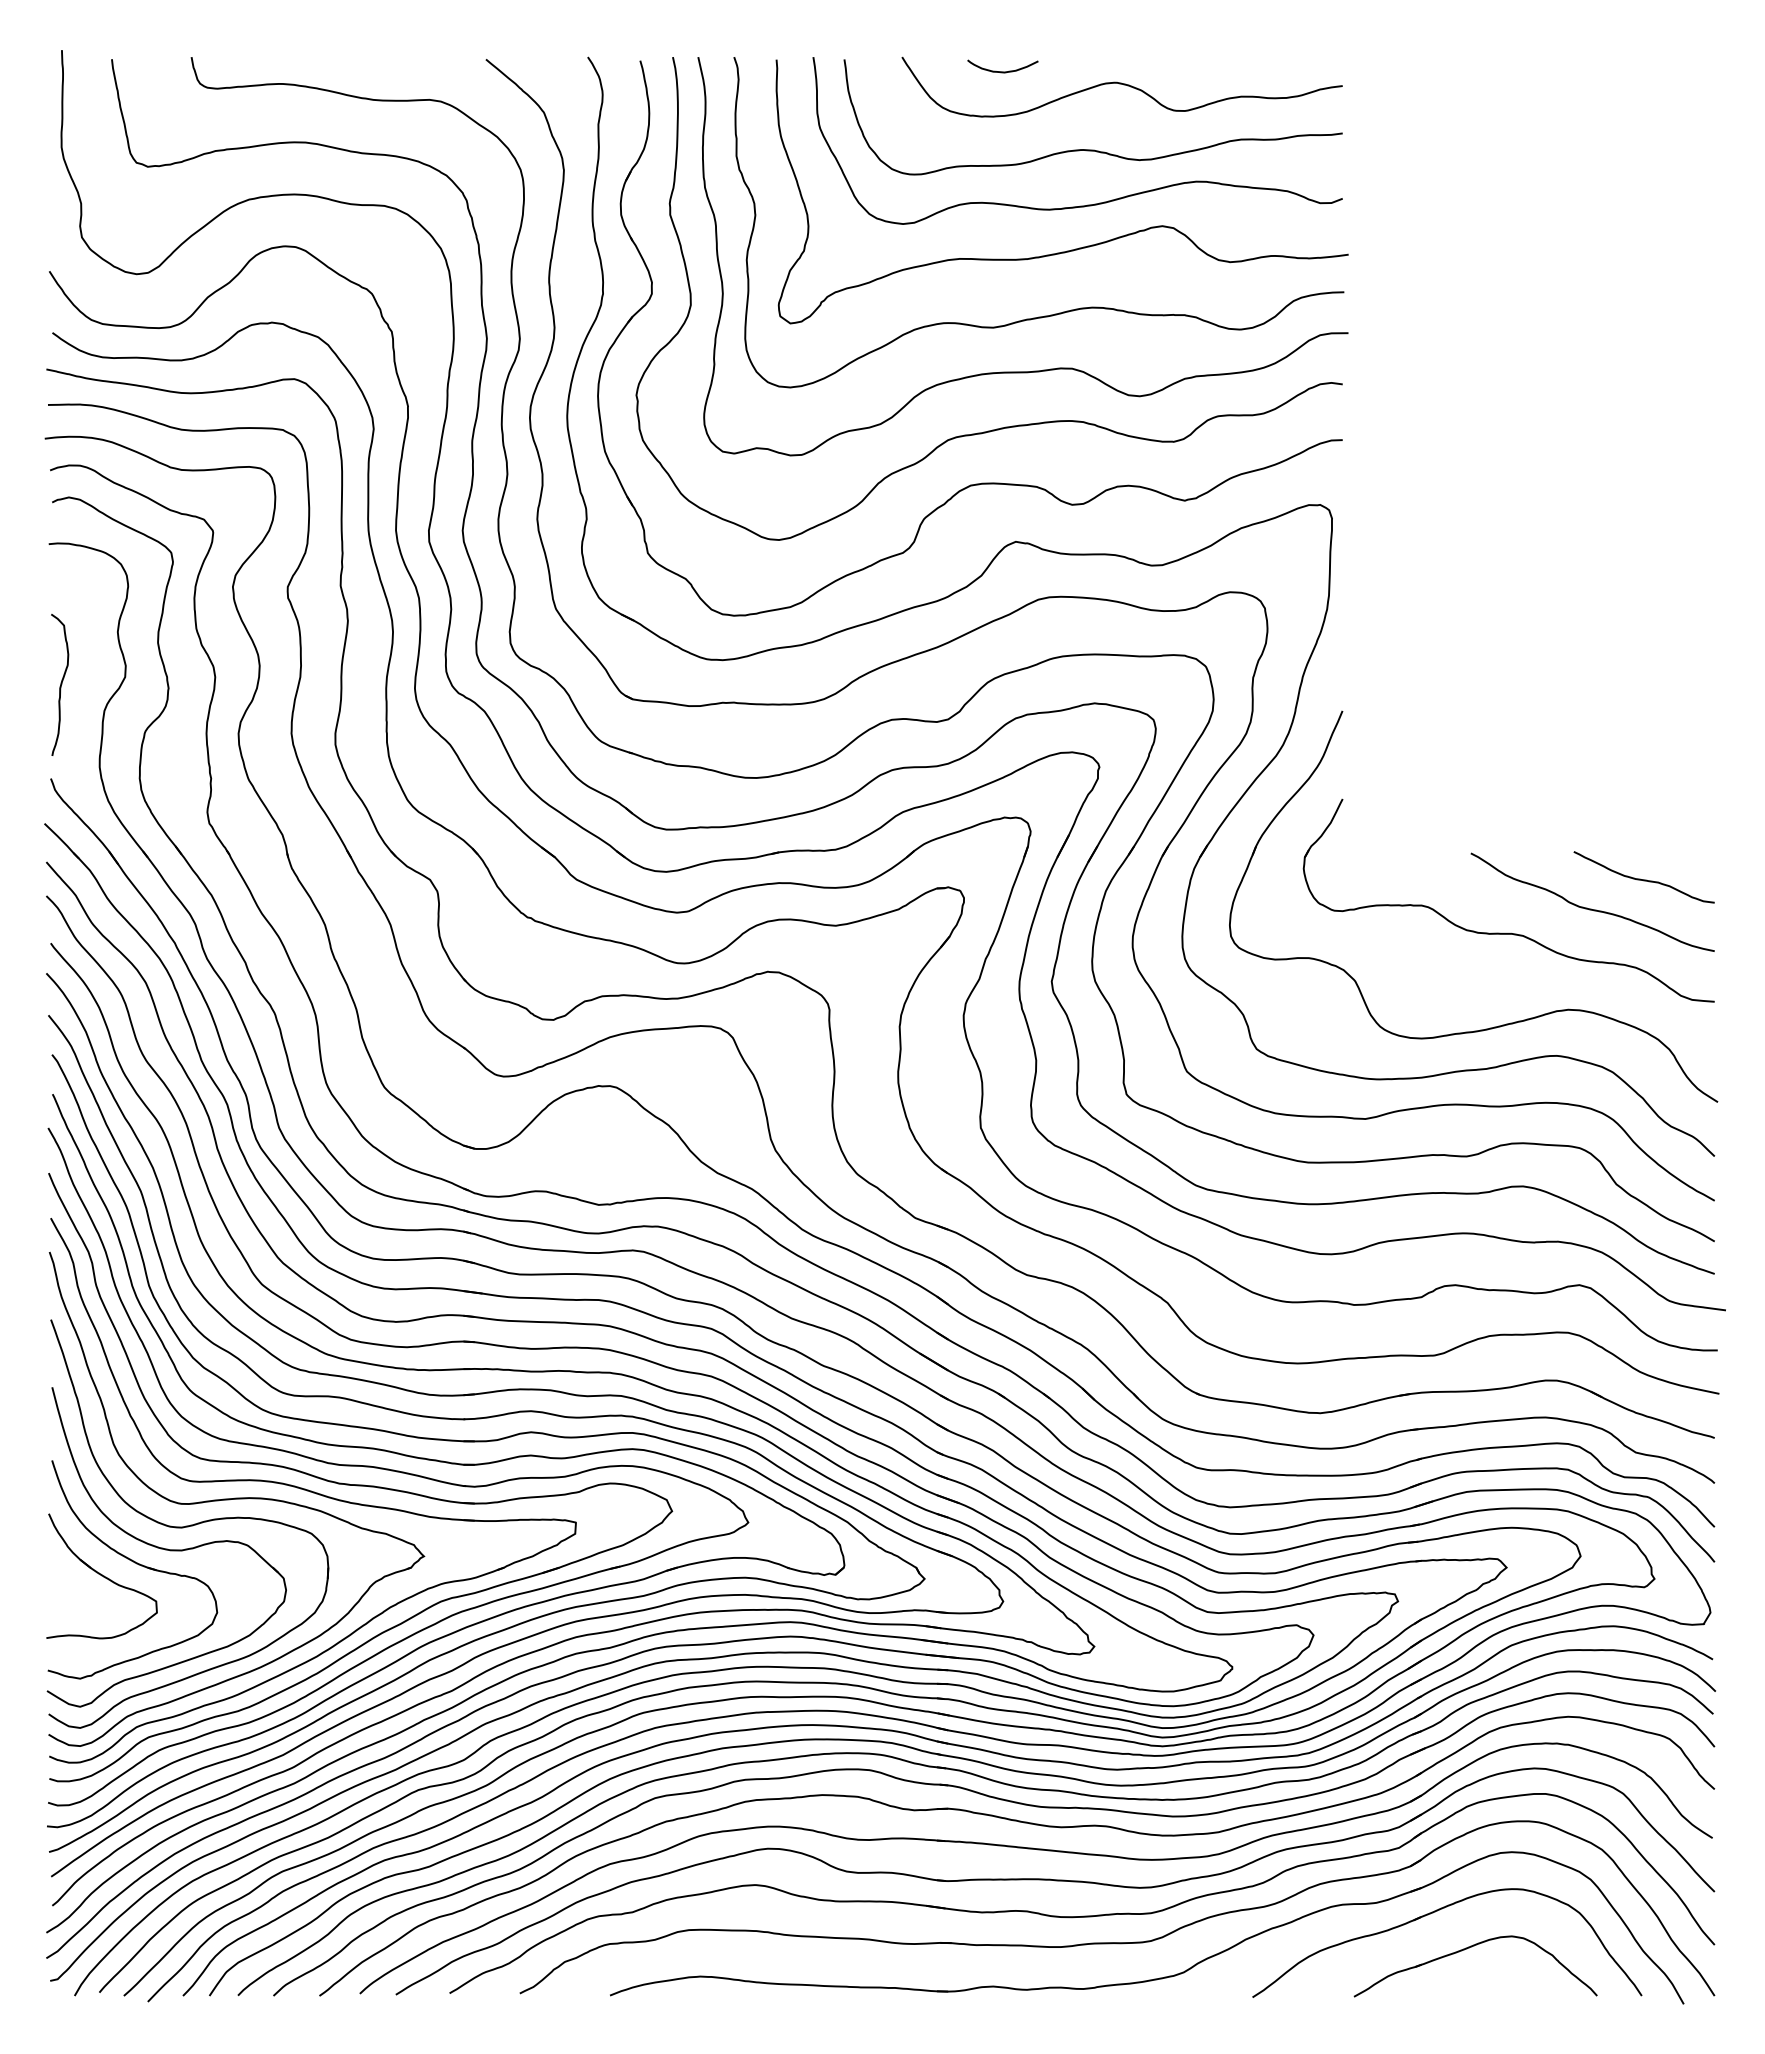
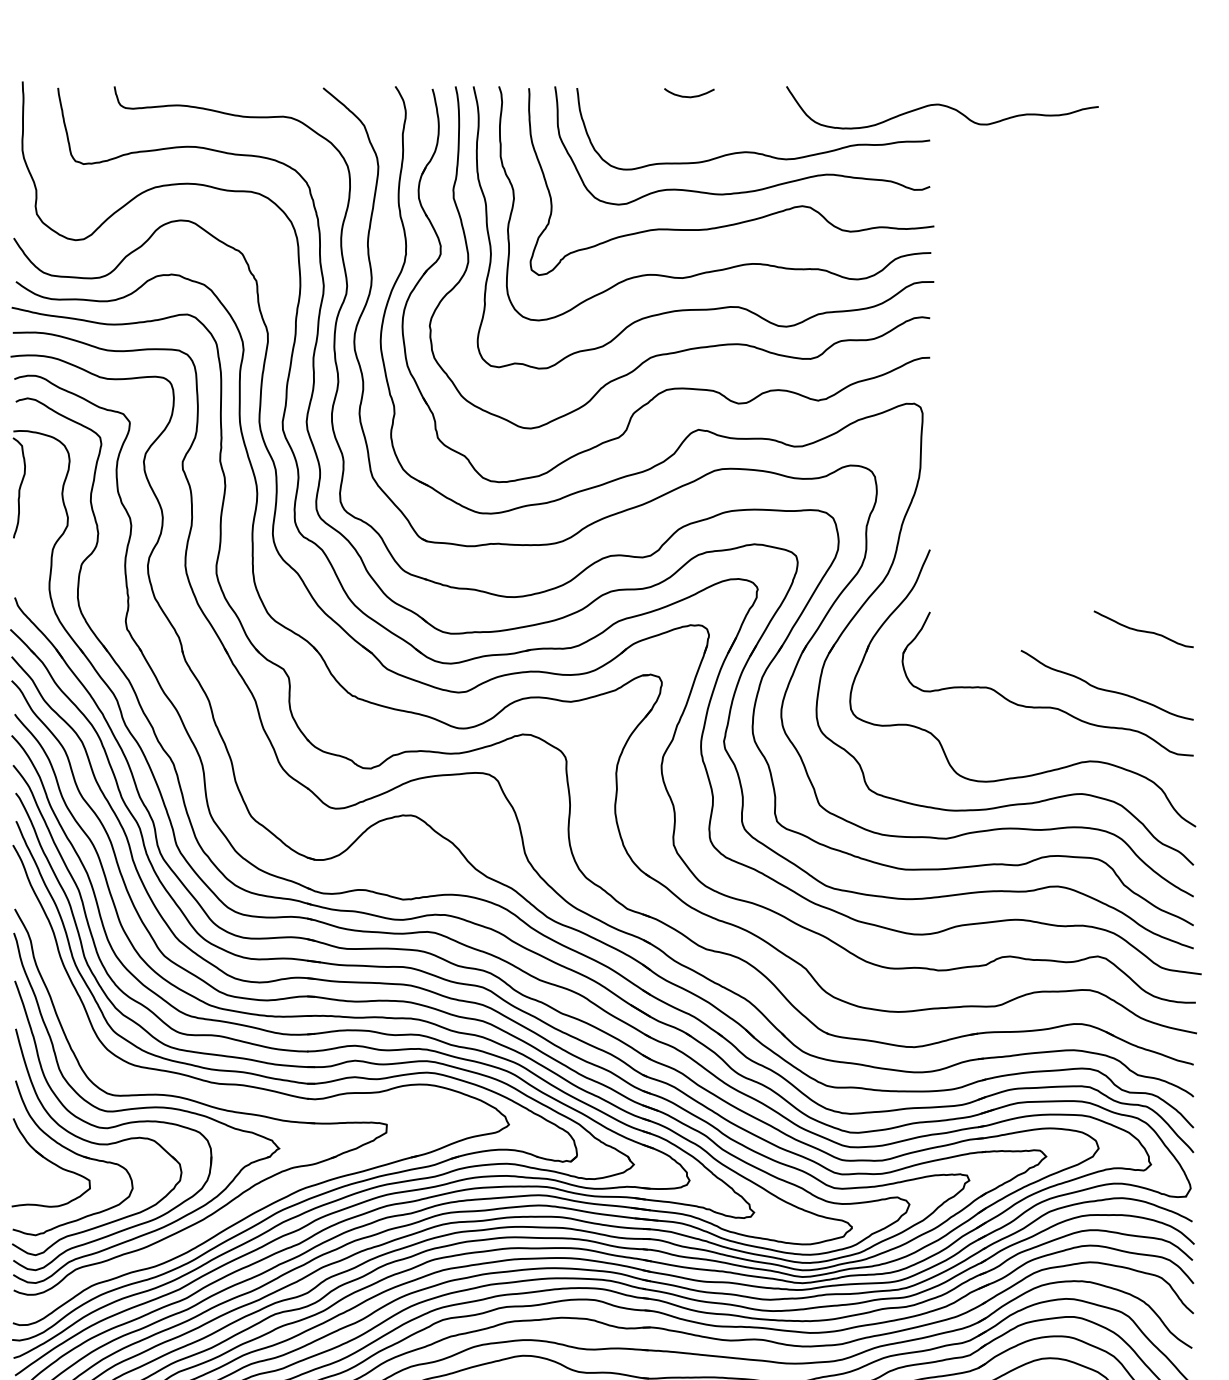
curve: (1121, 84) -> (942, 105), moved
curve: (60, 684) -> (19, 487), moved
curve: (1643, 879) -> (1143, 630), moved
part: (360, 1484) -> (234, 1097), removed

